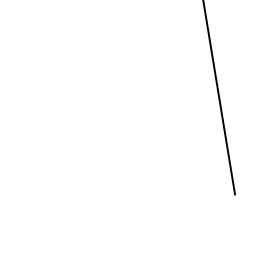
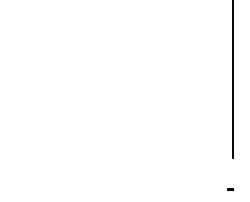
part: (238, 237) -> (230, 189), added

